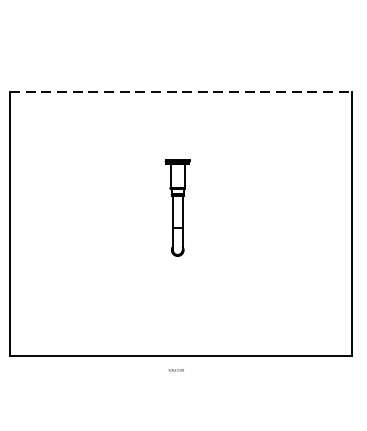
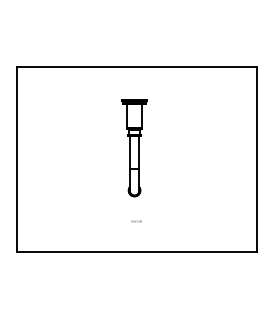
line: (181, 91) -> (137, 66), dashed -> solid
part: (177, 208) -> (134, 148), size x1.43
text: (176, 370) -> (136, 221), moved

